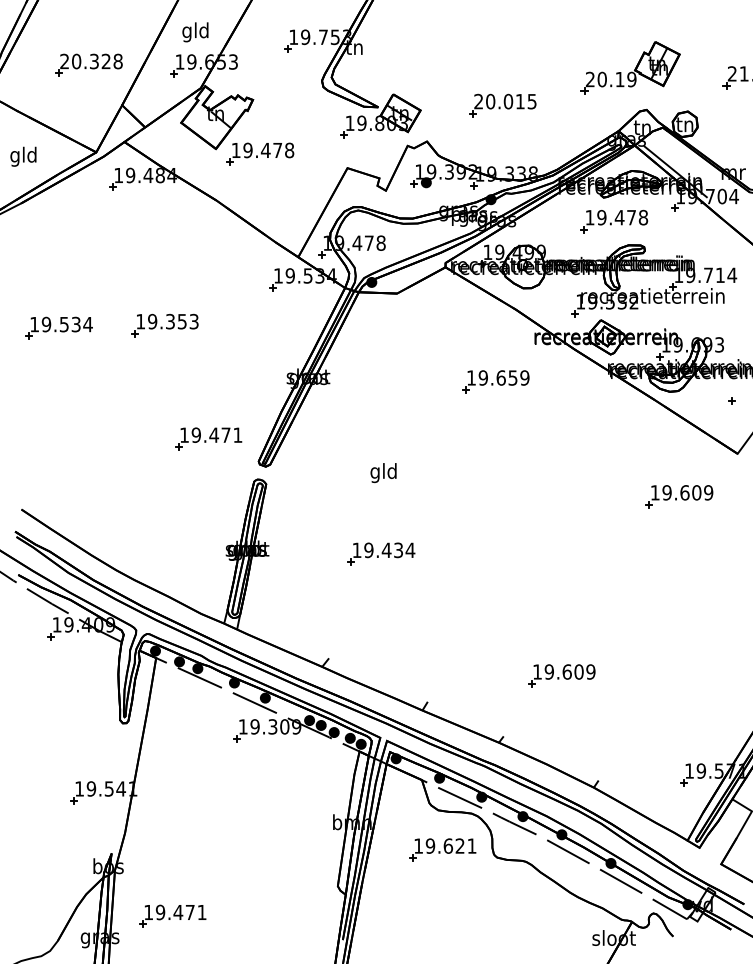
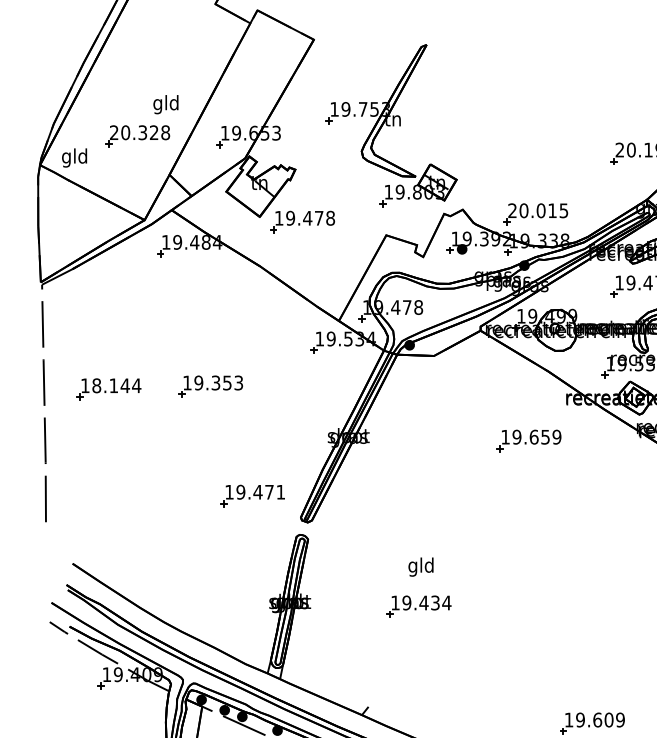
text: (195, 32) -> (165, 104), moved
part: (502, 105) -> (535, 214), moved
text: (23, 156) -> (74, 157), moved
text: (61, 324) -> (111, 385), 19.534 -> 18.144
text: (383, 473) -> (420, 567), moved

